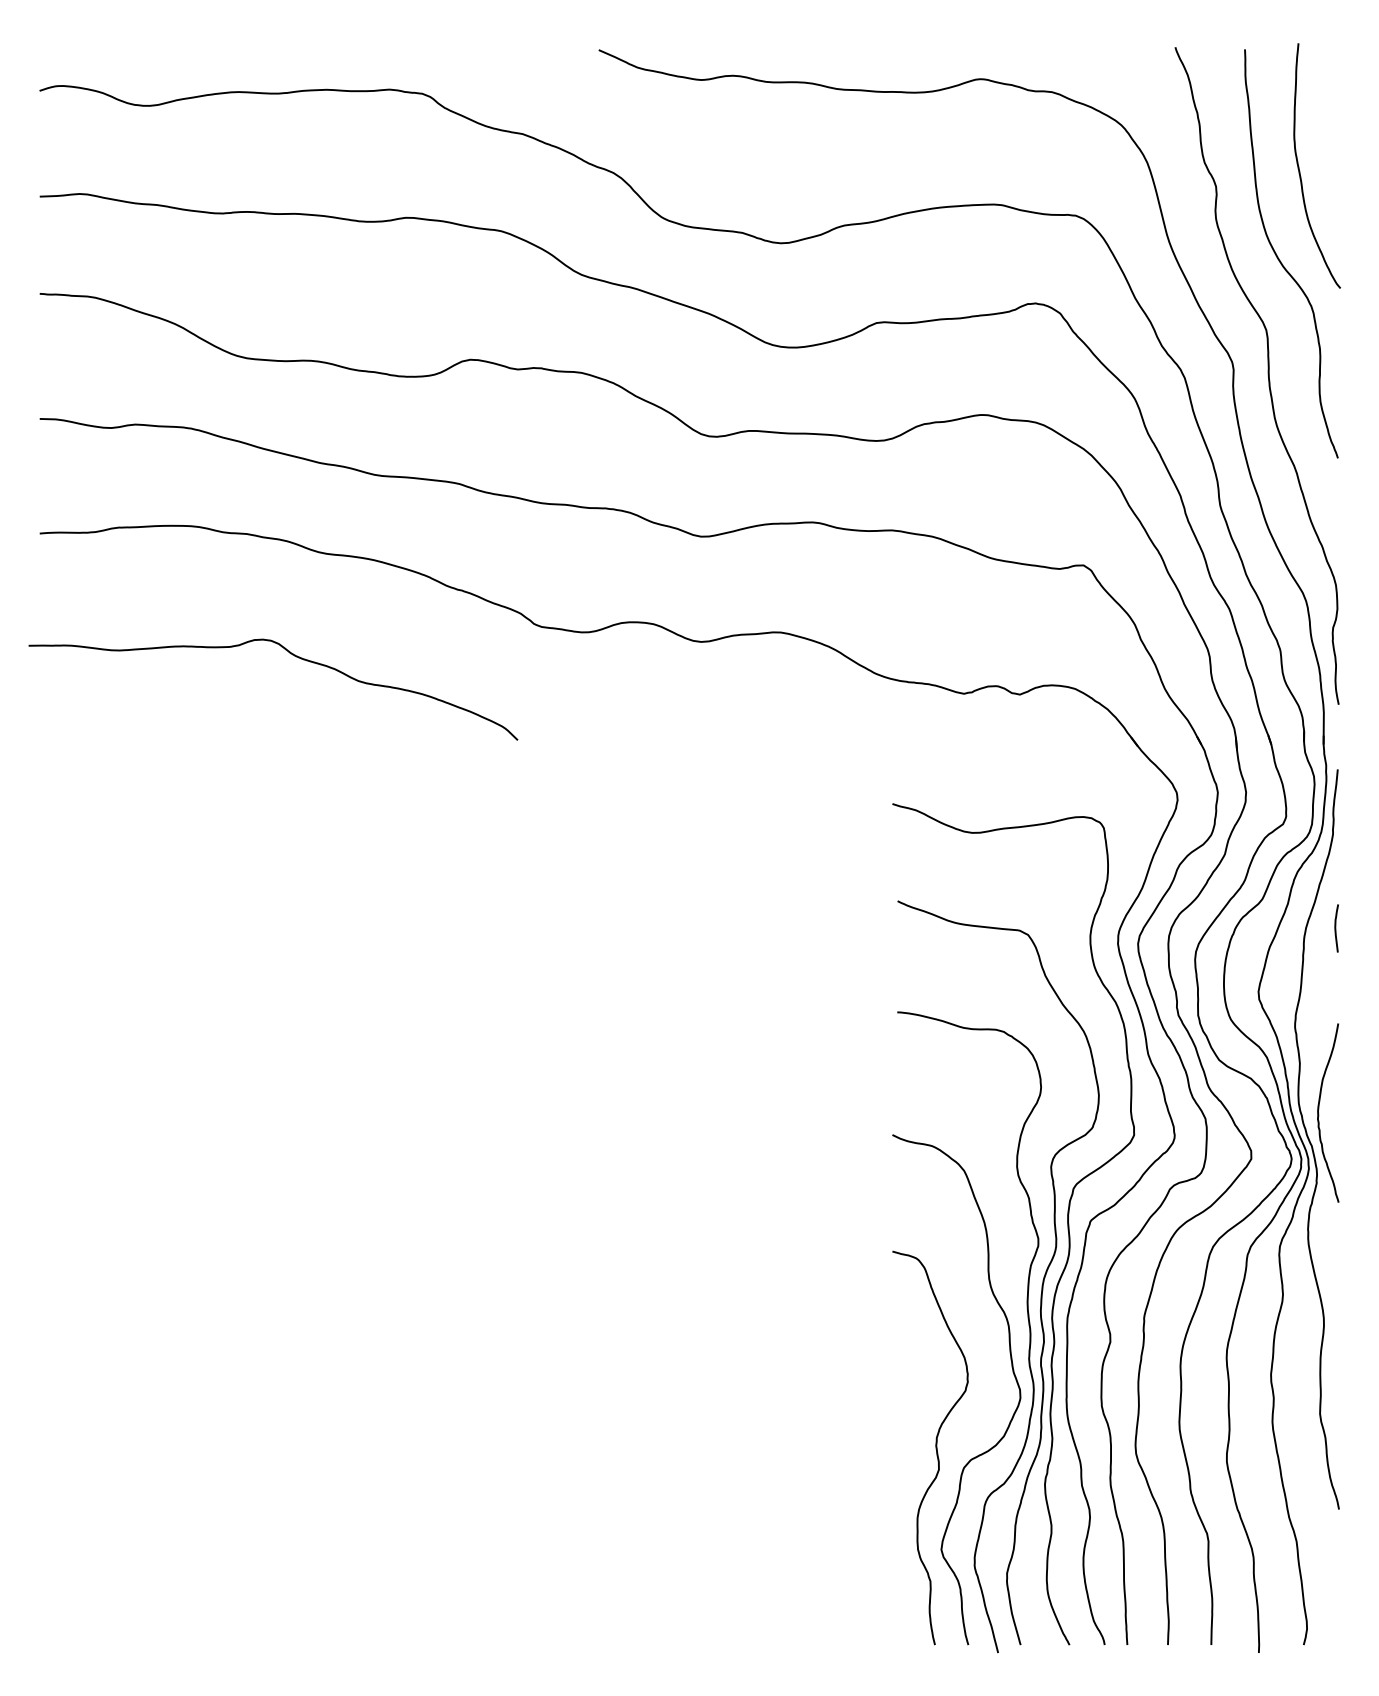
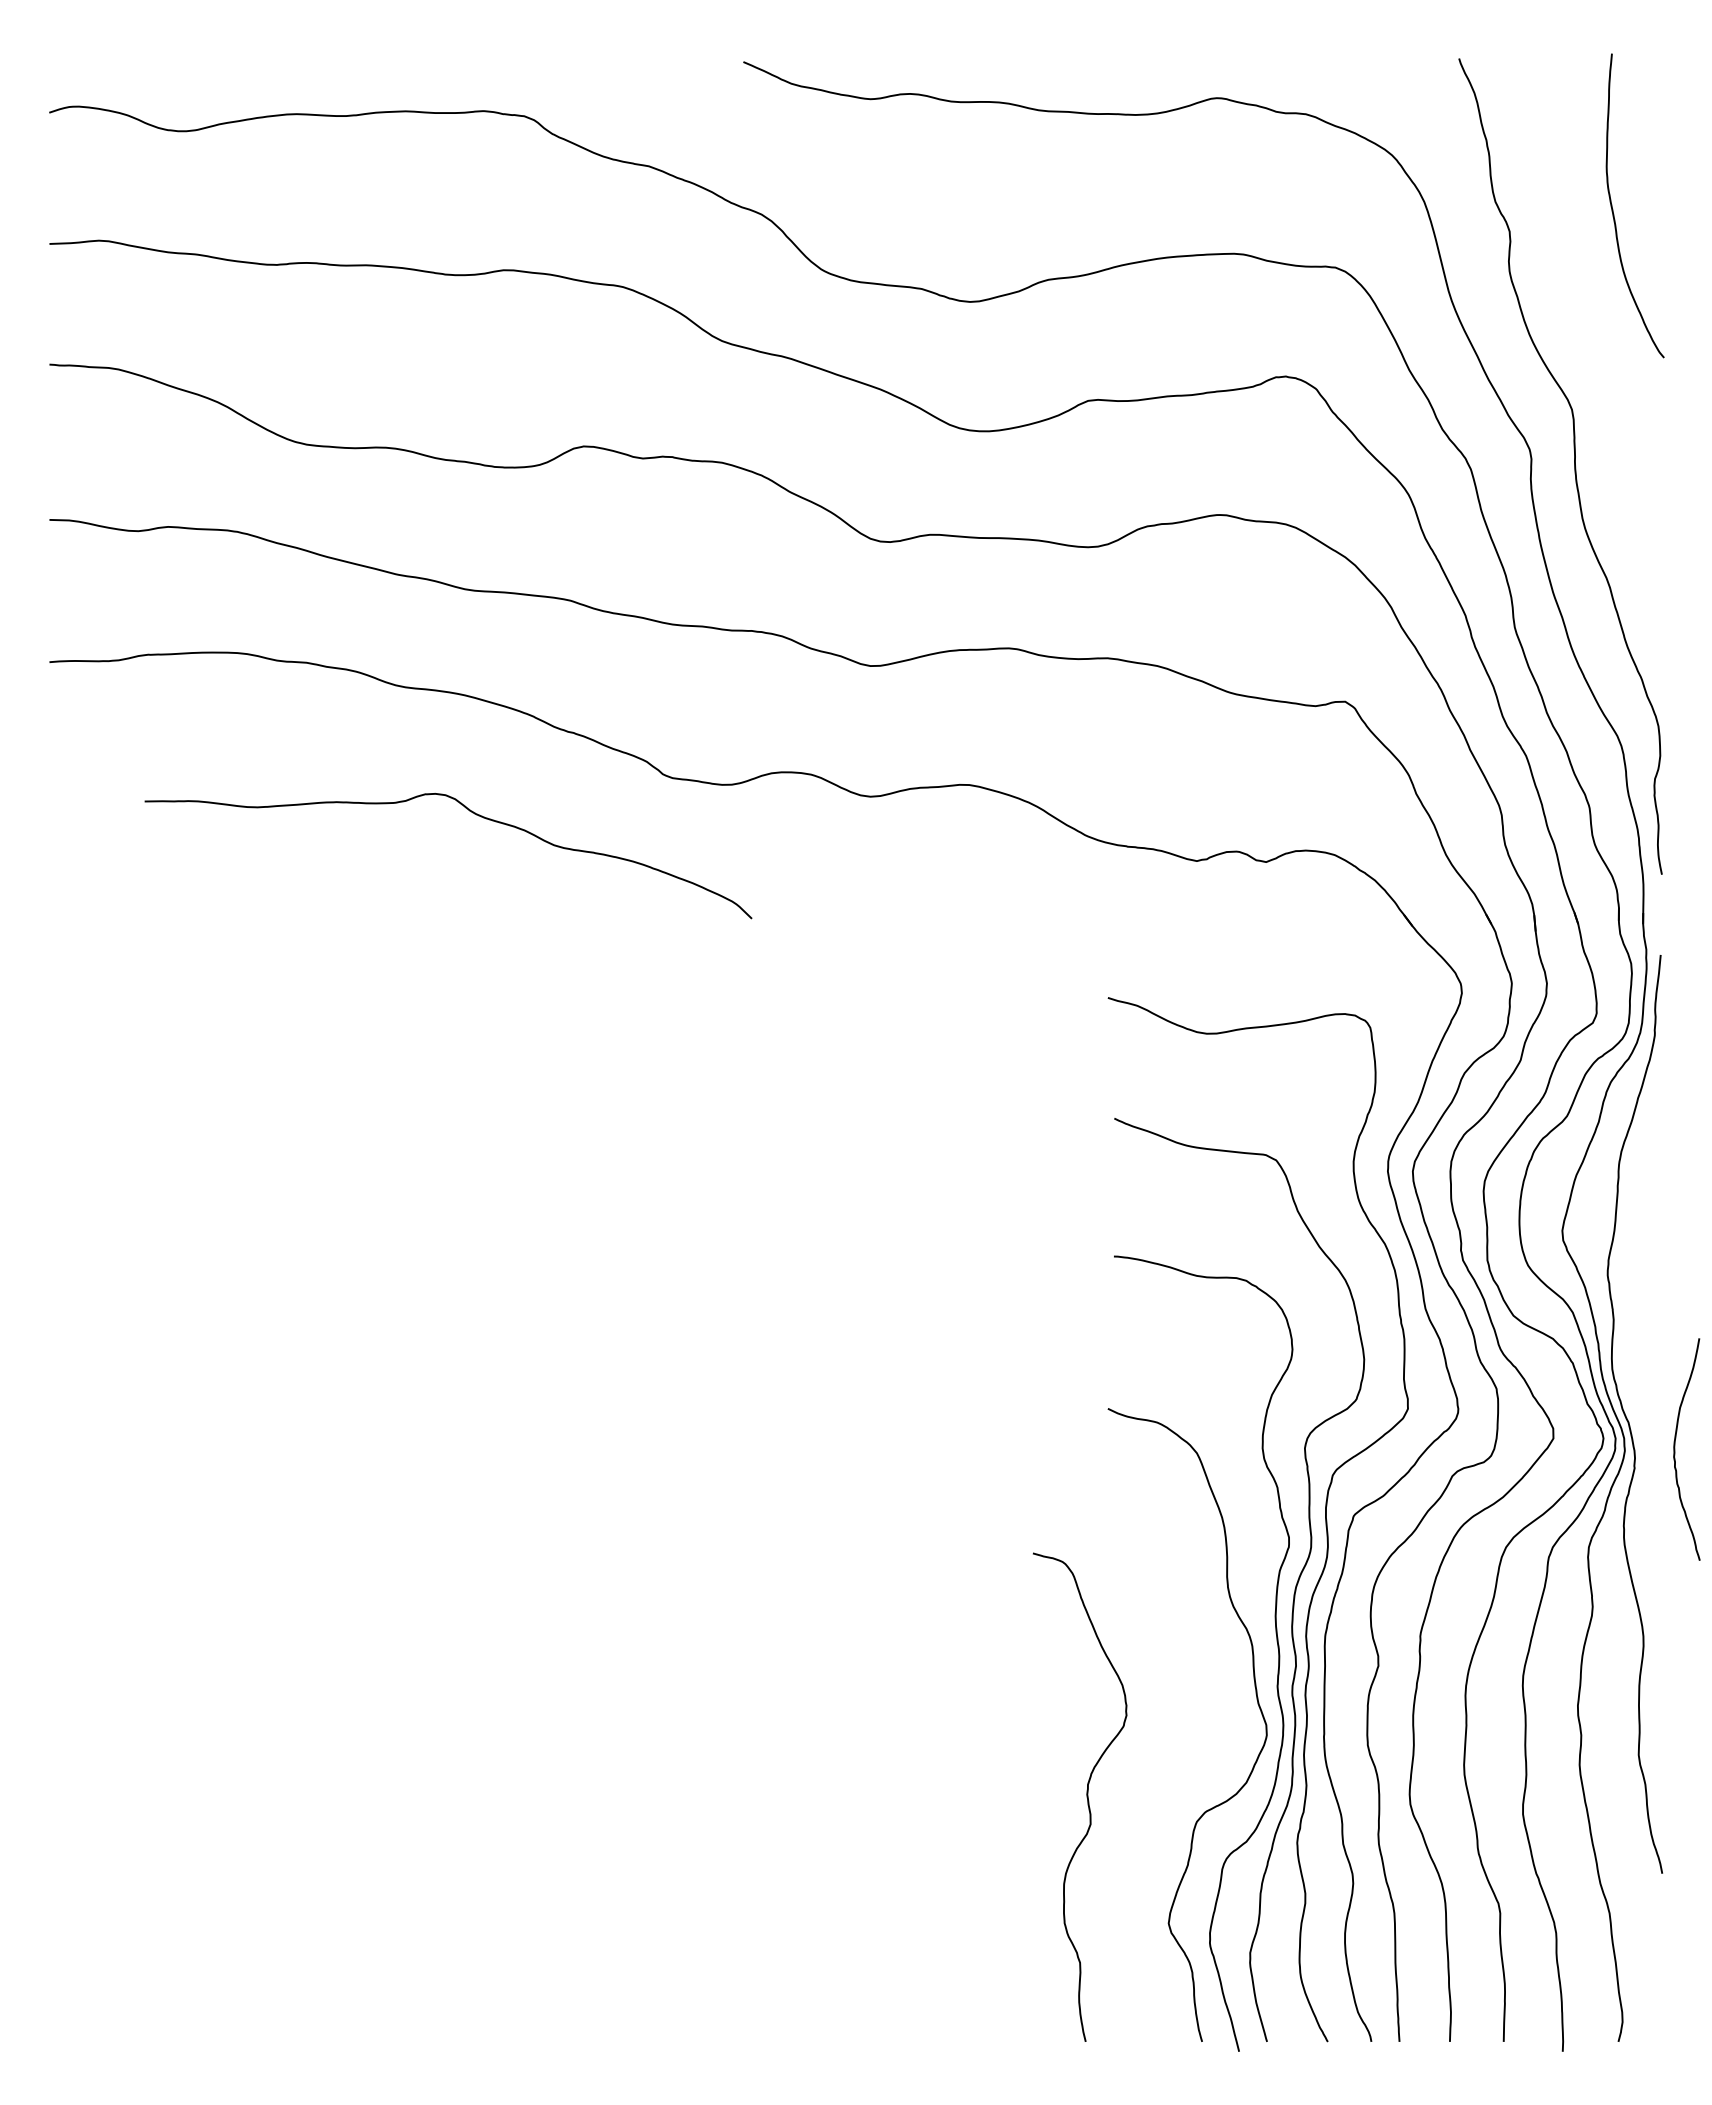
curve: (1281, 261) -> (1590, 324), removed
curve: (292, 655) -> (472, 813), moved
curve: (1335, 928) -> (1658, 1152), removed
curve: (1319, 1113) -> (1675, 1449), moved
curve: (935, 1447) -> (1086, 1796), moved

